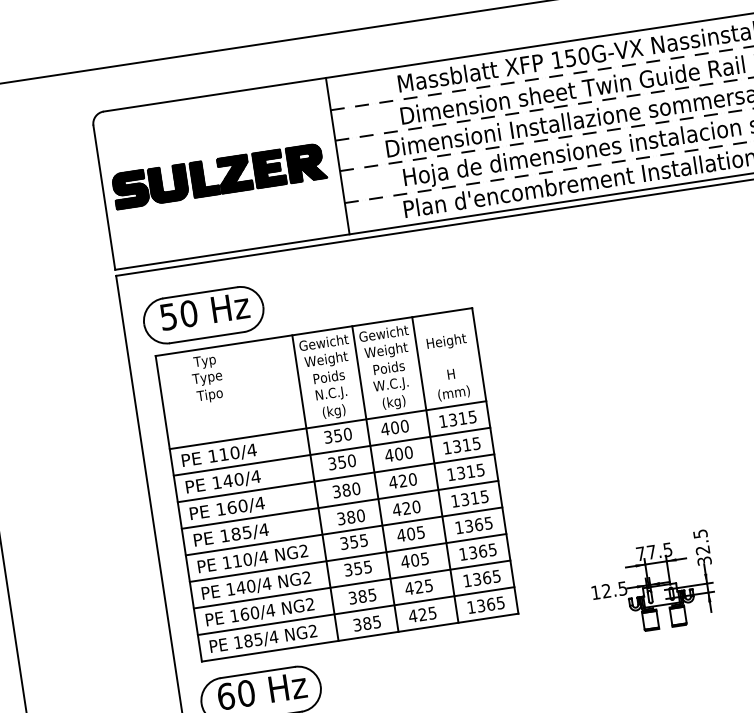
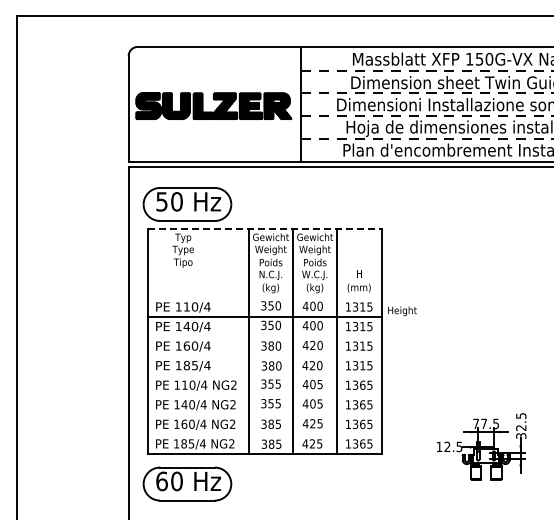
line: (313, 332) -> (264, 228), solid -> dashed
text: (446, 342) -> (402, 311), moved
line: (327, 425) -> (264, 297), removed
line: (335, 478) -> (264, 336), removed
line: (339, 504) -> (264, 355), removed
line: (343, 531) -> (264, 375), removed
line: (347, 557) -> (264, 394), removed
line: (351, 584) -> (264, 414), removed
line: (355, 611) -> (264, 434), removed

